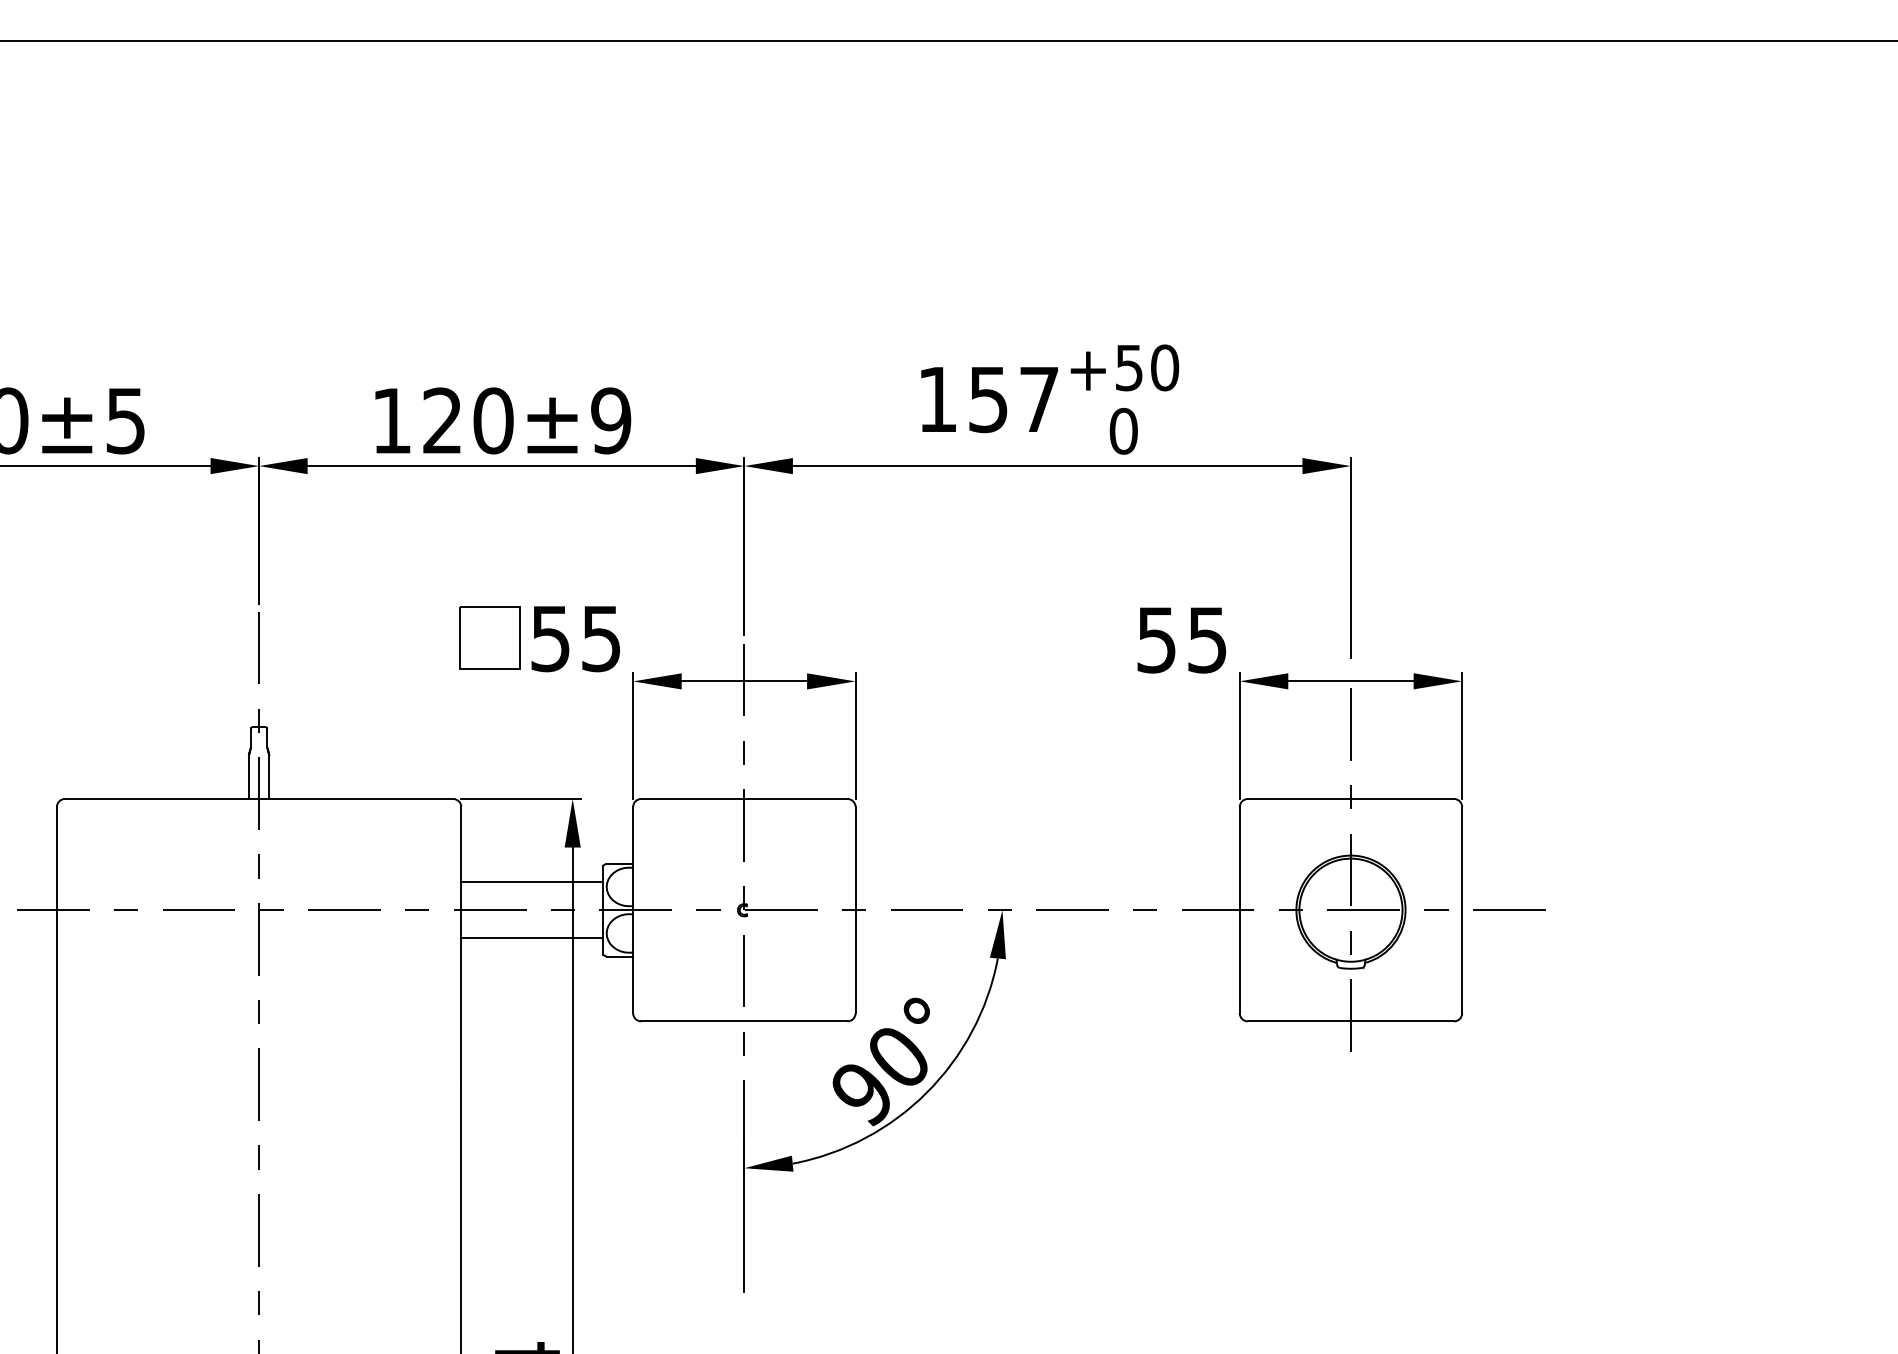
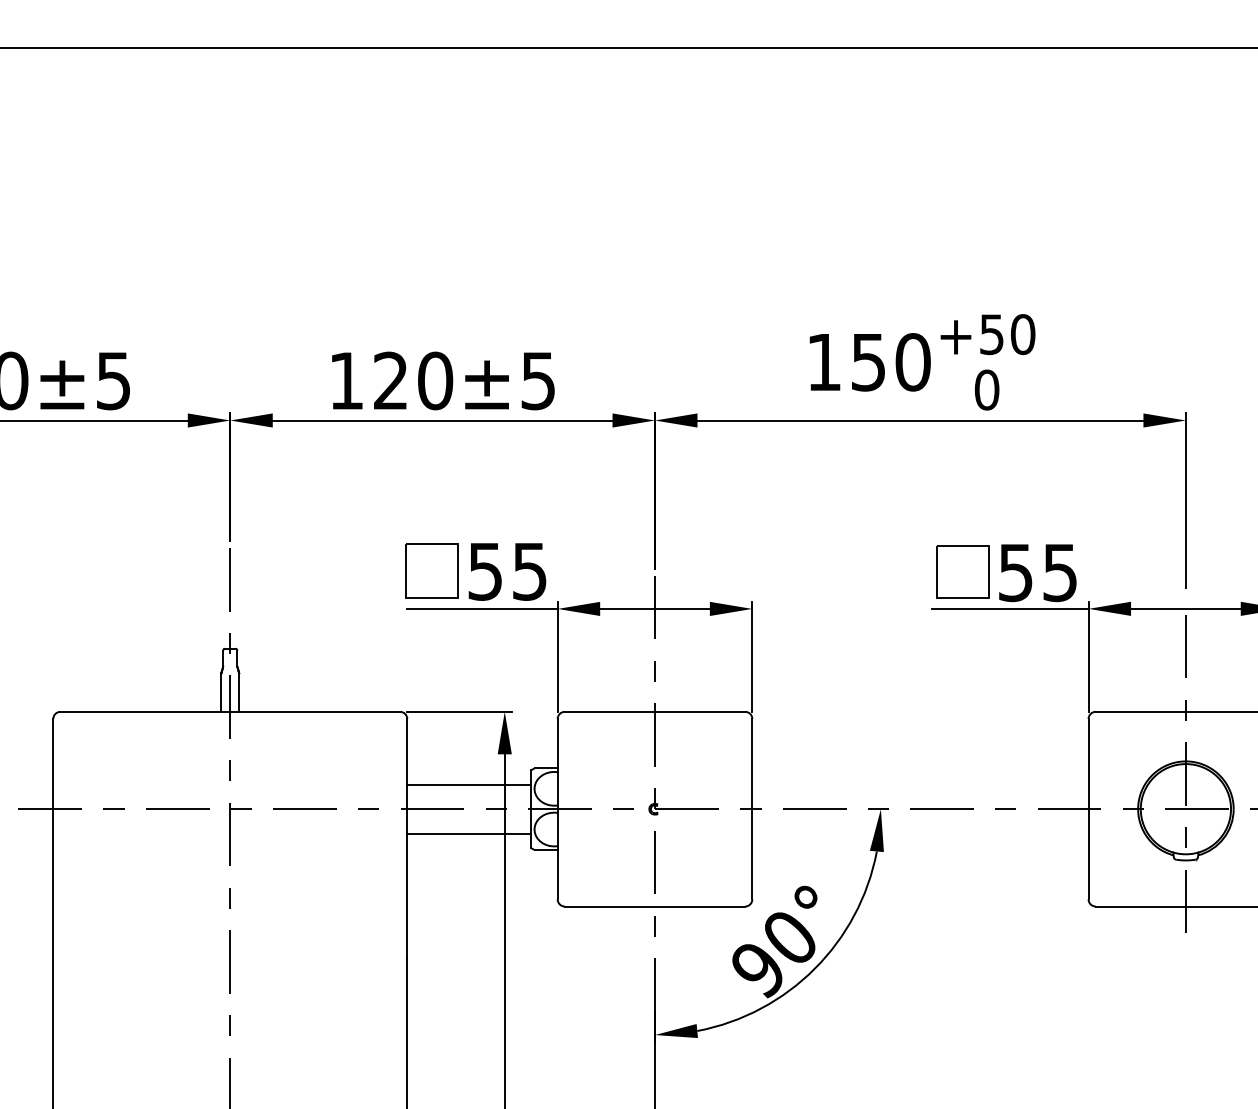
text: (1039, 399) -> (913, 362), 157 -> 150
text: (611, 420) -> (538, 380), 120±9 -> 120±5
part: (1096, 638) -> (963, 571), added
line: (547, 681) -> (482, 609), added
line: (1150, 681) -> (1010, 609), added

